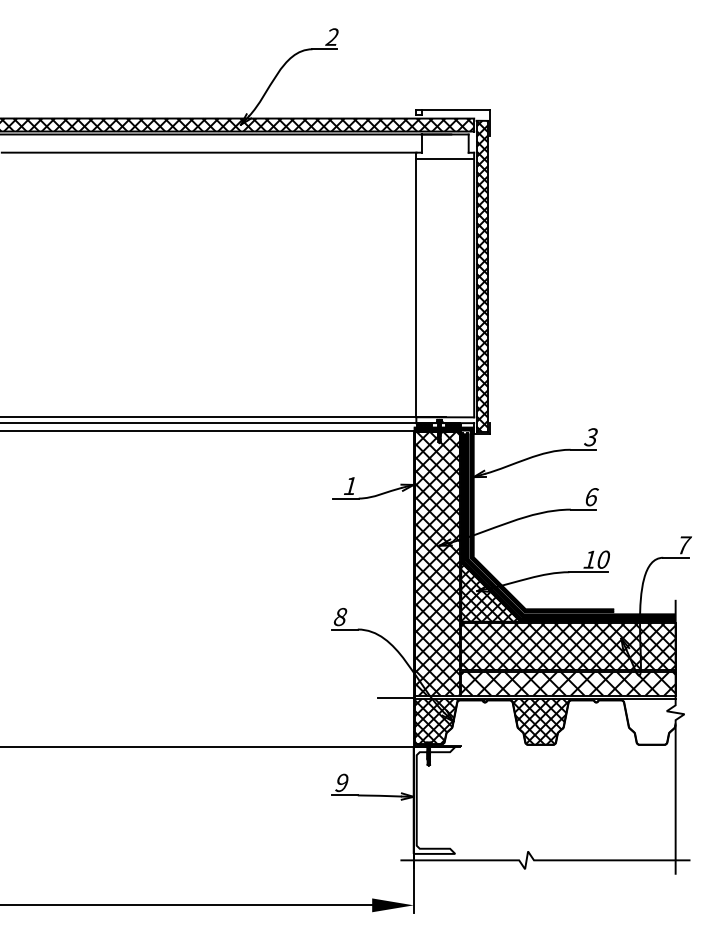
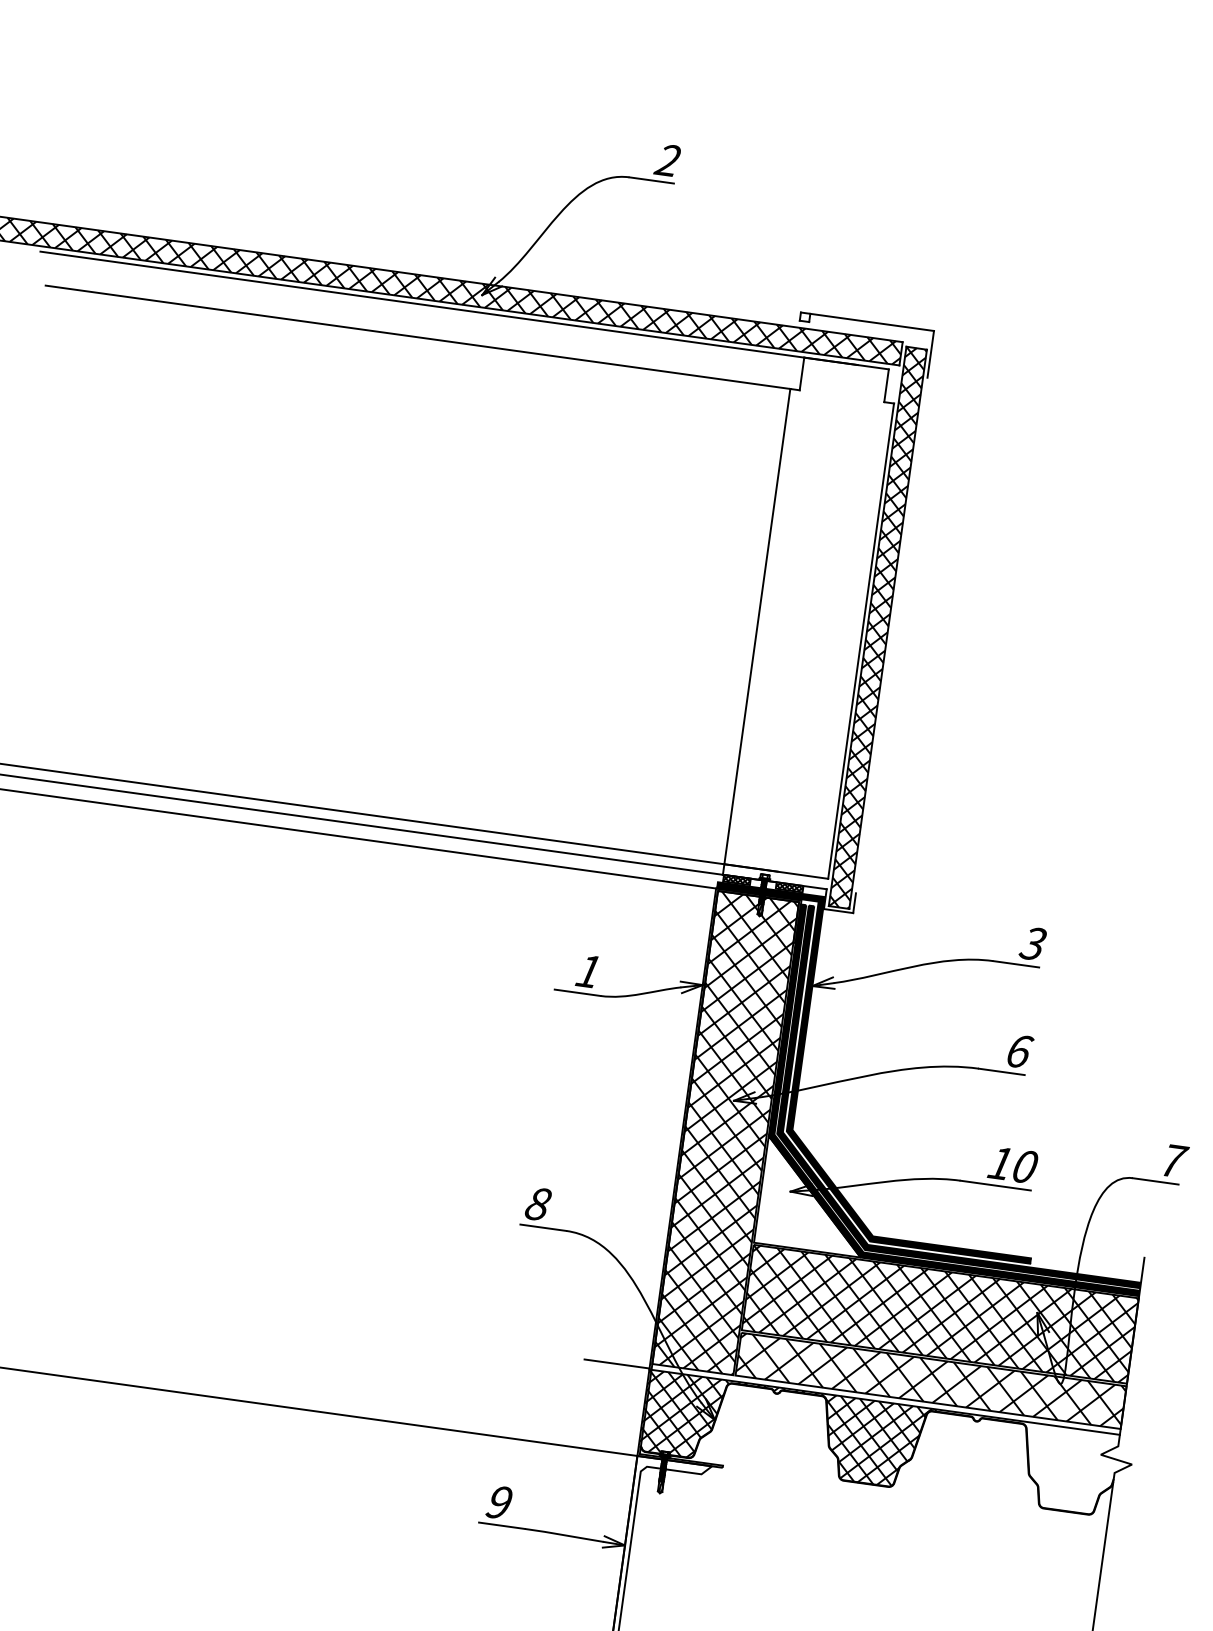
line: (445, 158) -> (841, 406), removed
hatch: (489, 593) -> (811, 1199), removed

